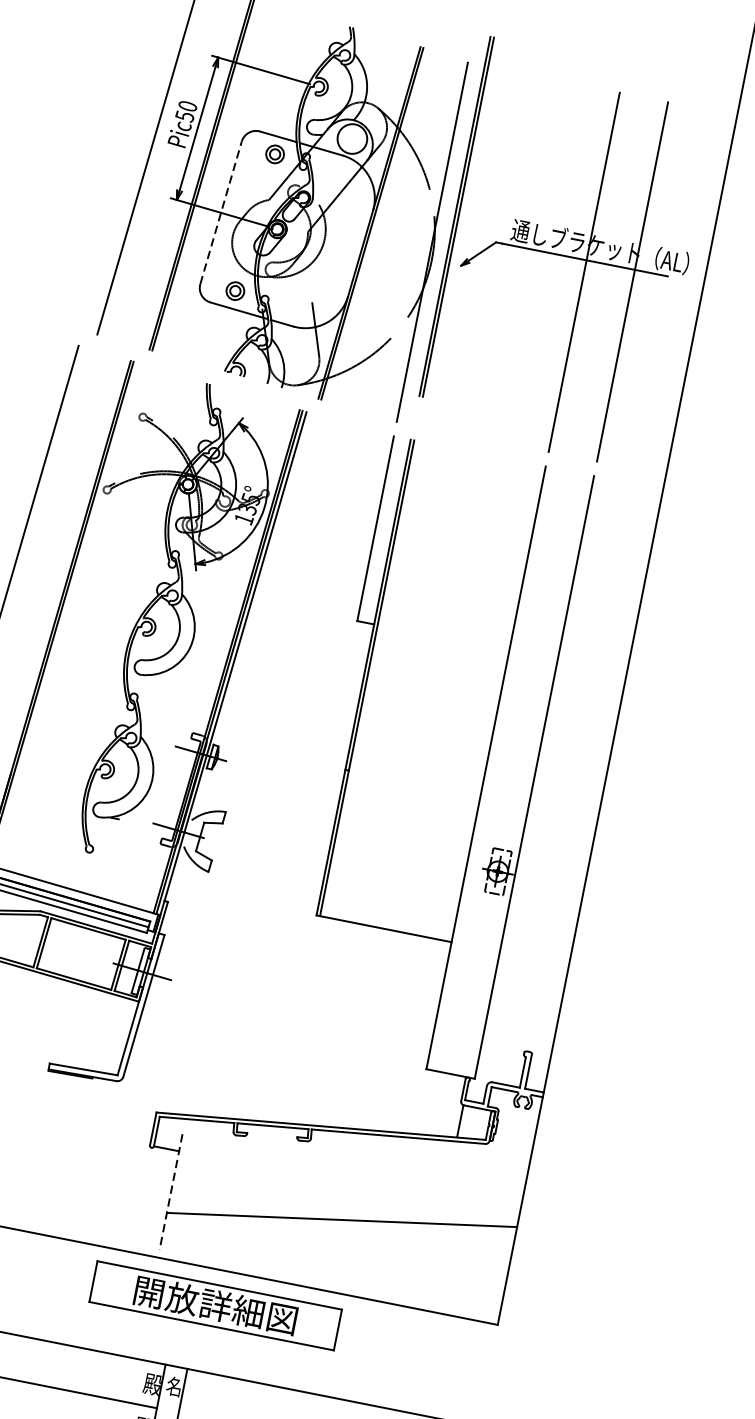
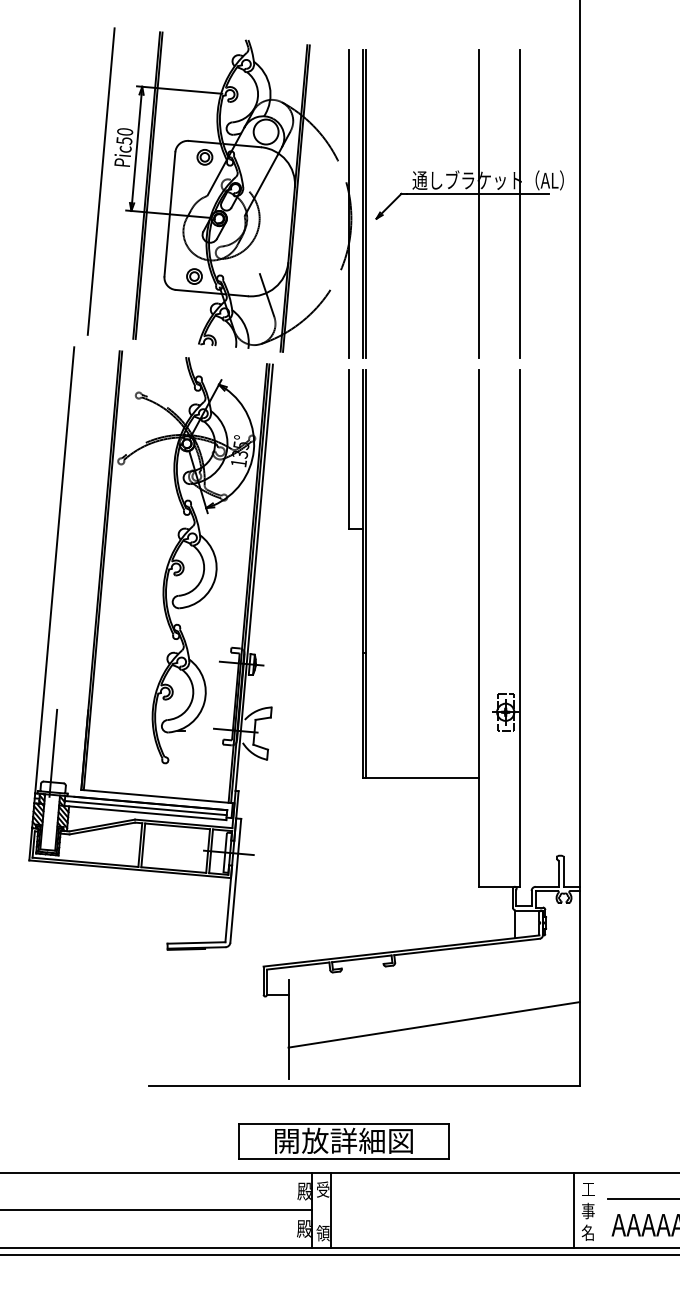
line: (220, 211) -> (169, 213), dashed -> solid
line: (455, 215) -> (363, 203), moved
line: (171, 1191) -> (288, 1029), dashed -> solid
part: (215, 1305) -> (343, 1141), moved
text: (173, 1386) -> (322, 1189), 名 -> 受

